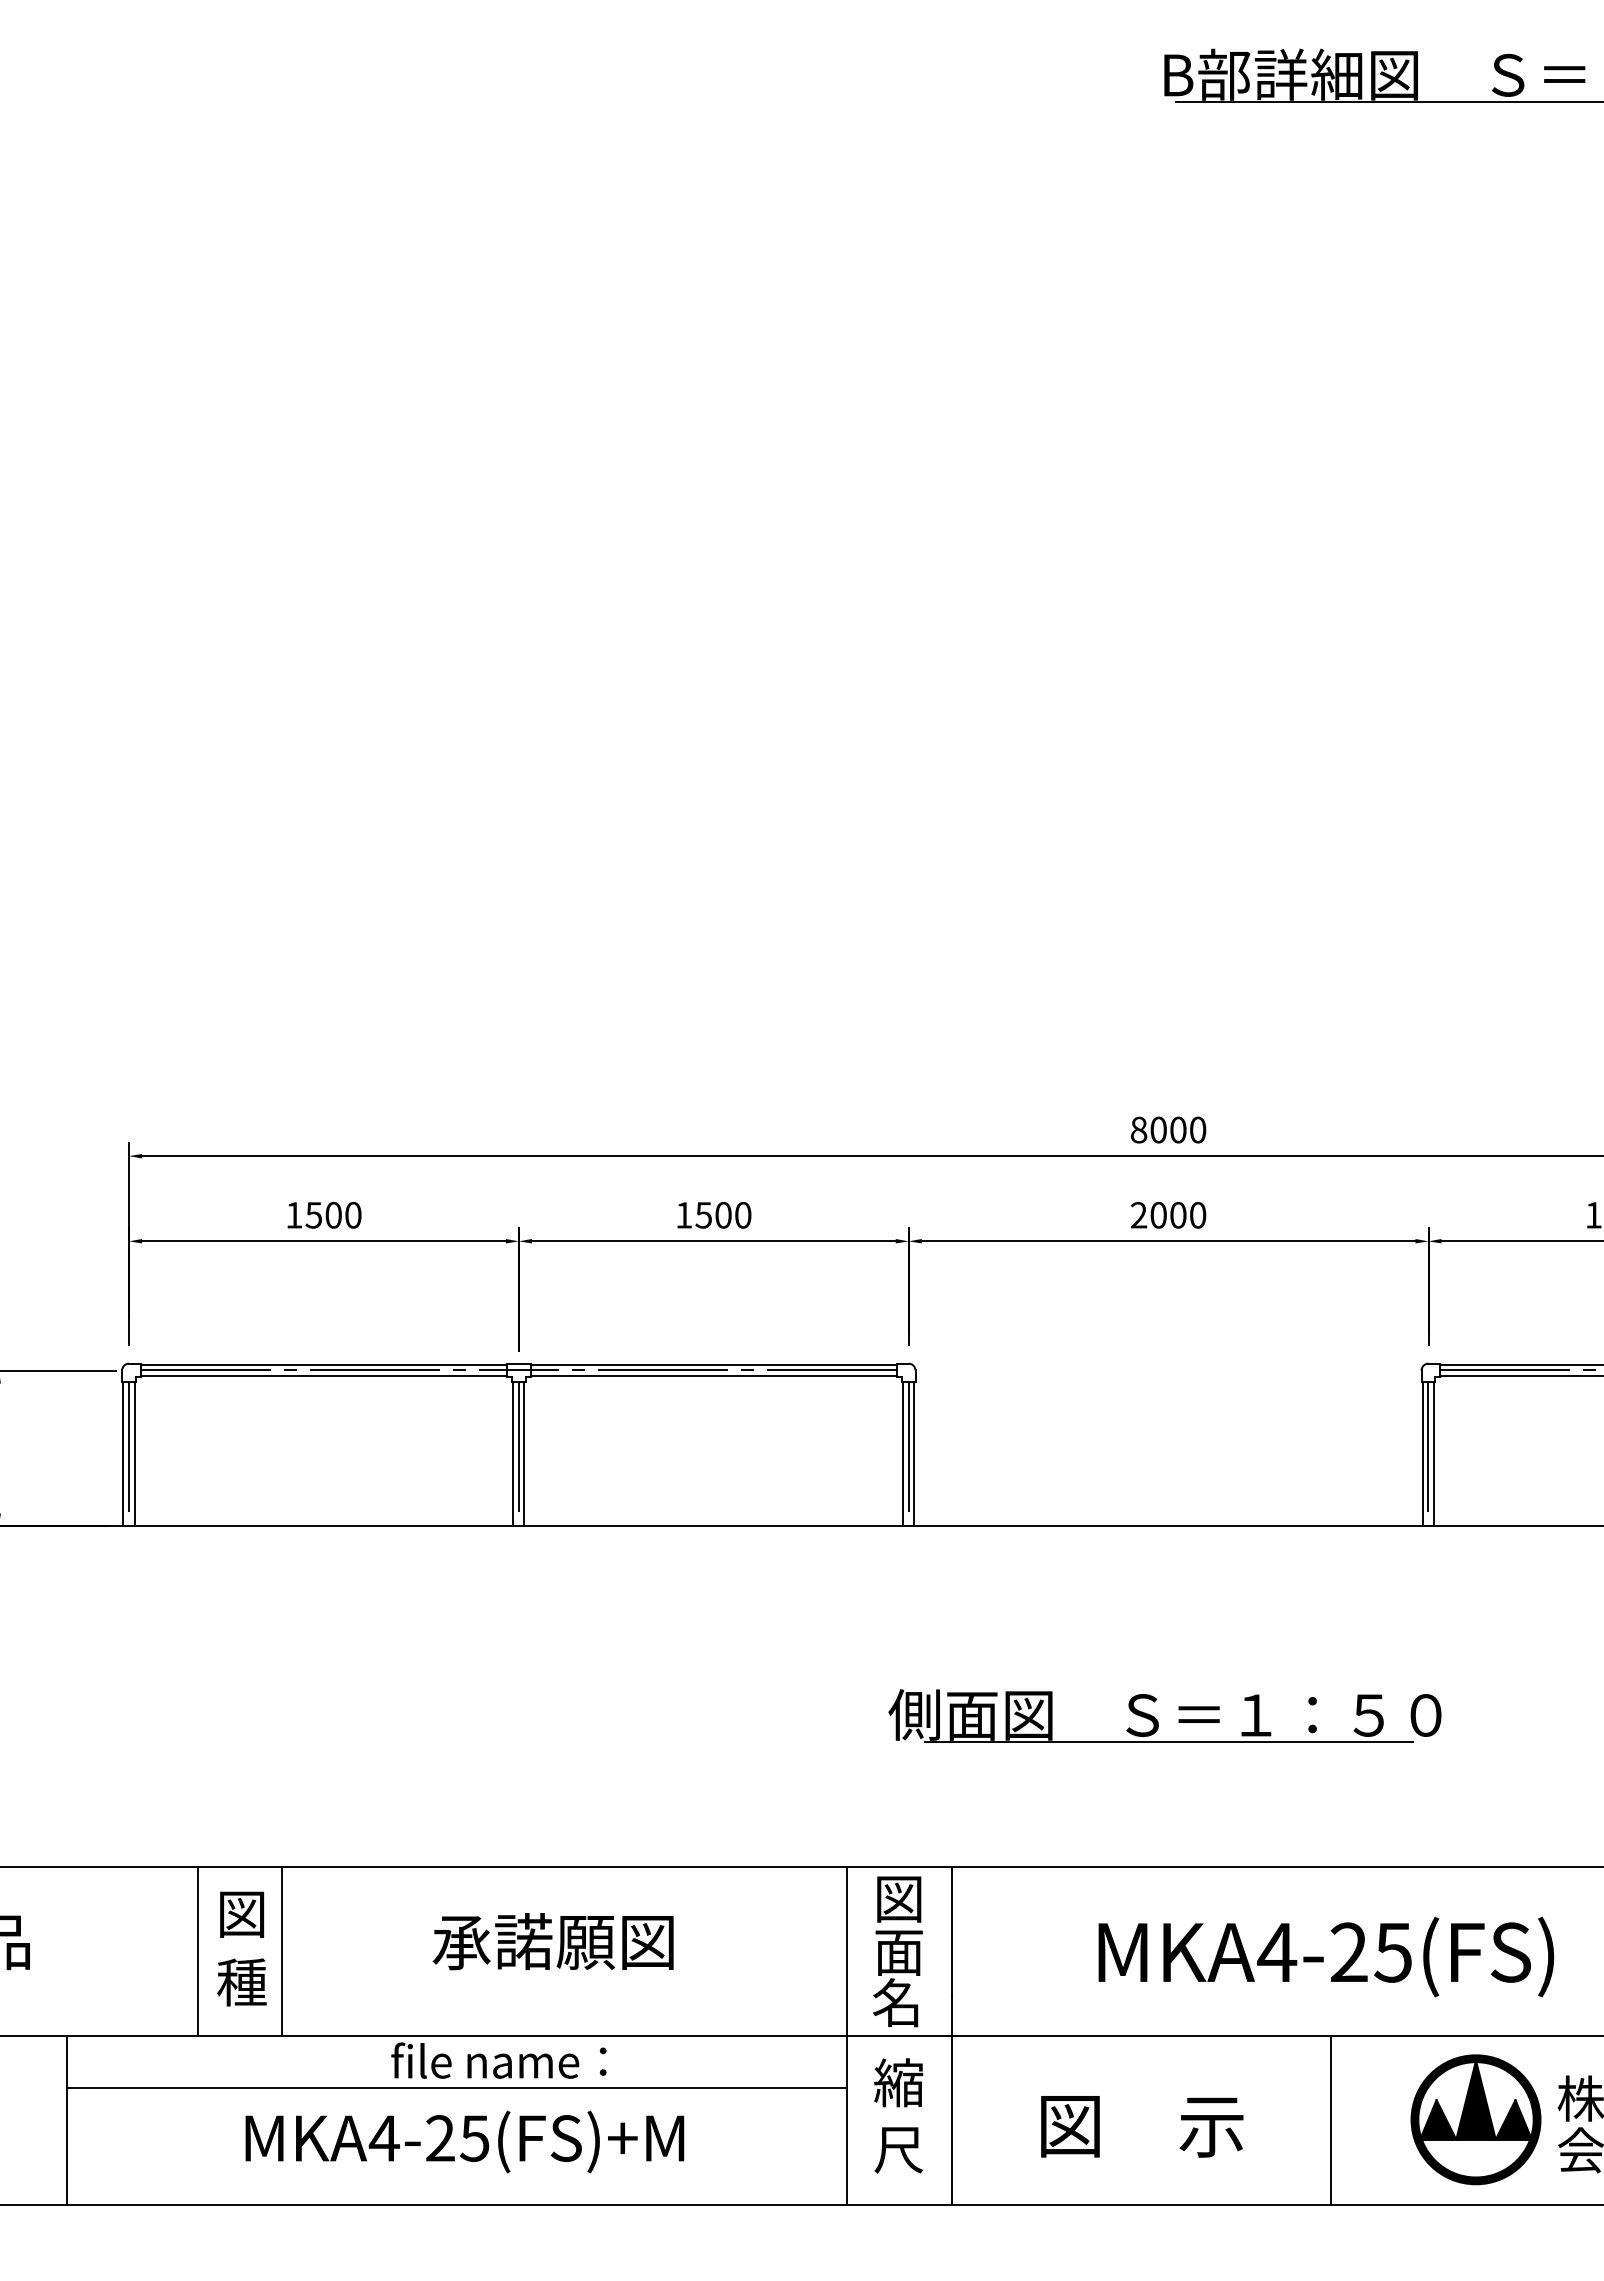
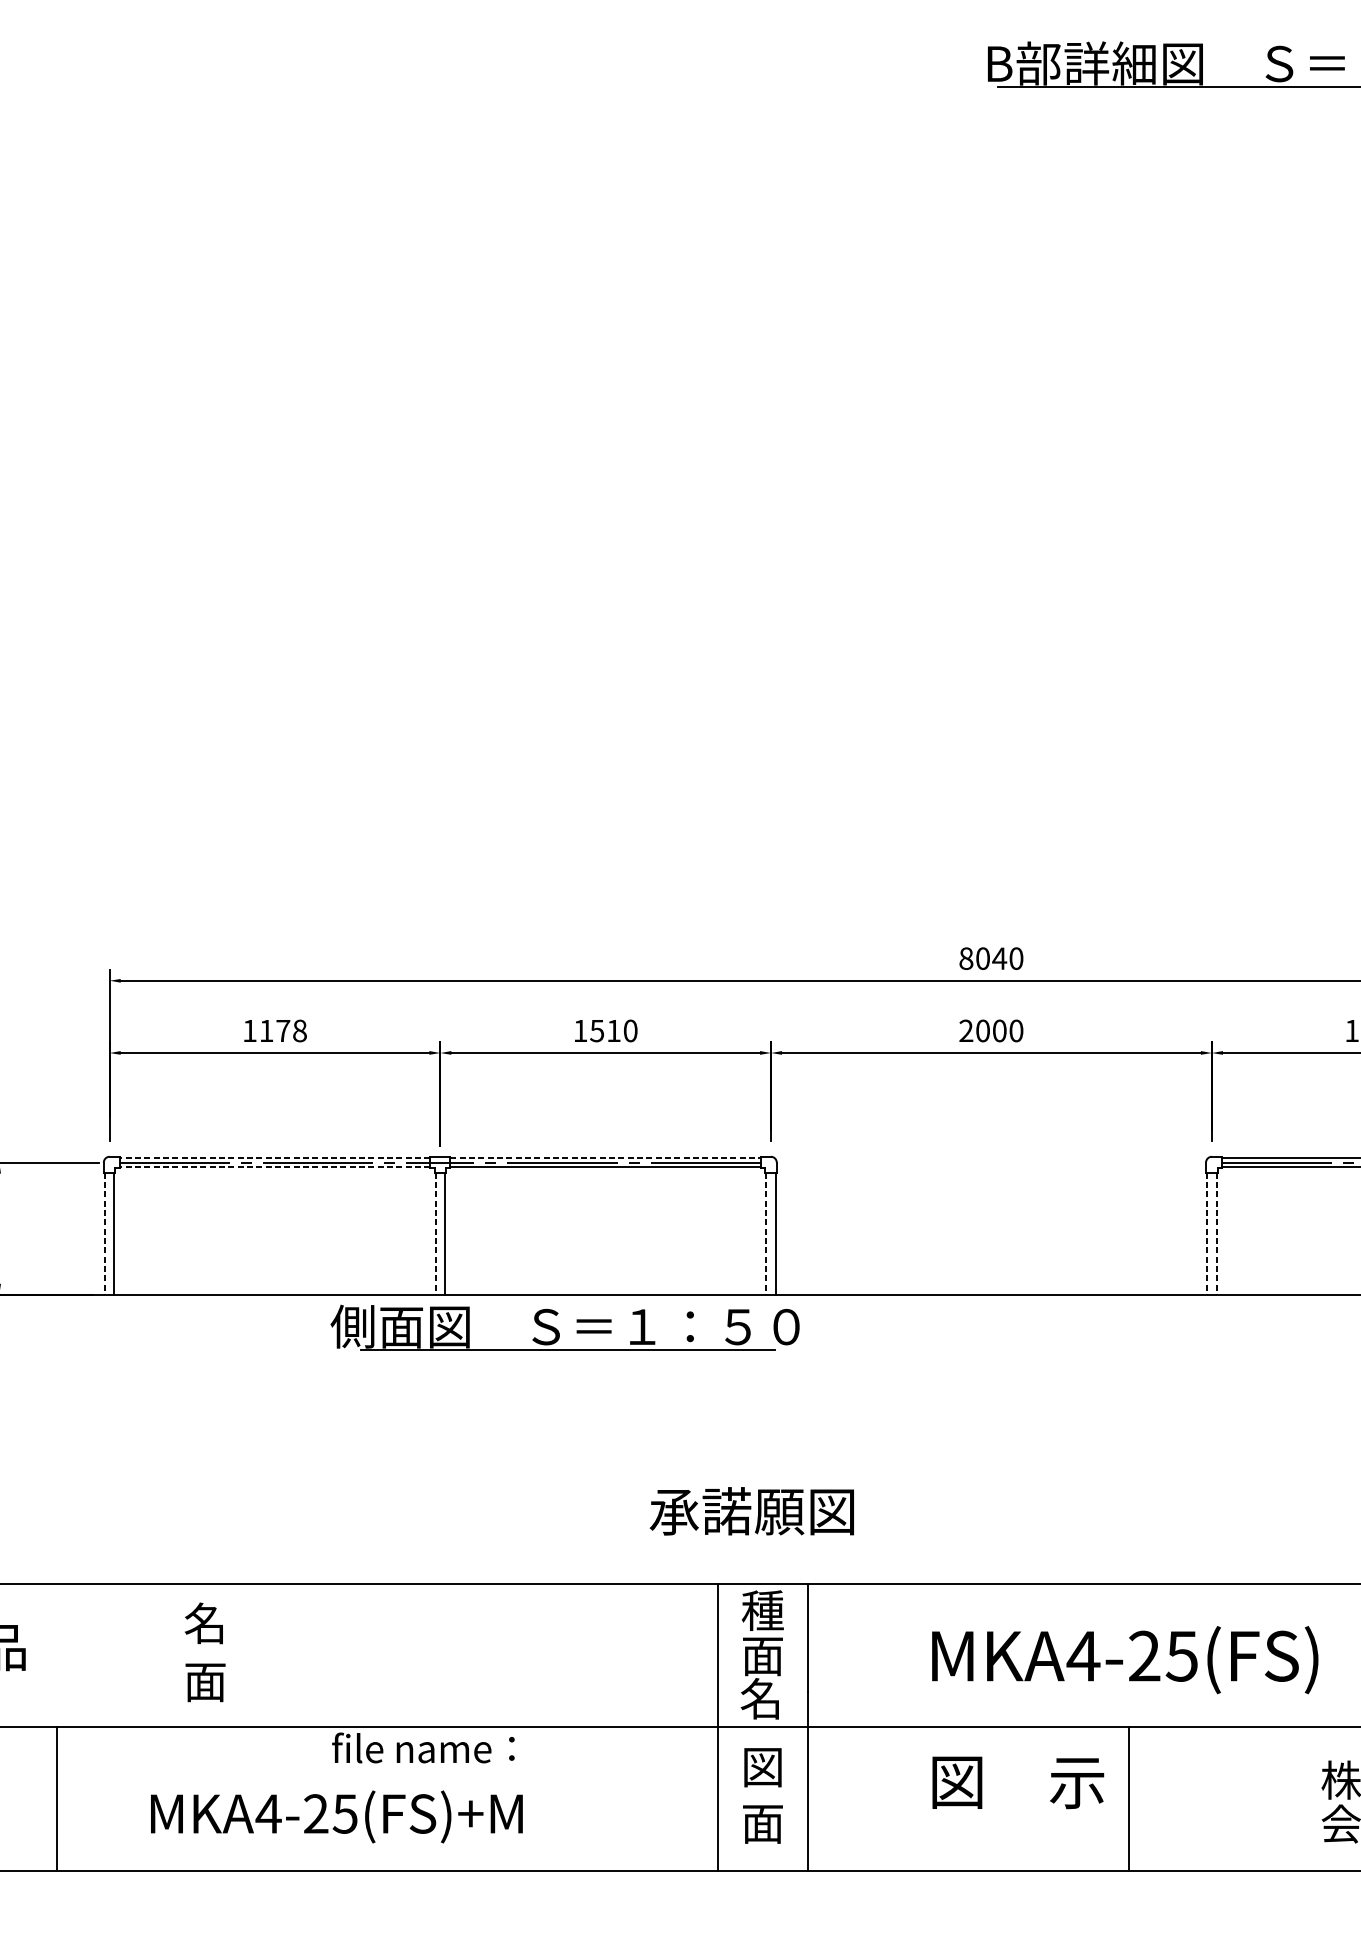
text: (1178, 1129) -> (999, 958), 8000 -> 8040
text: (333, 1215) -> (283, 1031), 1500 -> 1178
text: (723, 1215) -> (613, 1031), 1500 -> 1510
line: (323, 1364) -> (274, 1157), solid -> dashed
line: (713, 1364) -> (605, 1157), solid -> dashed
line: (323, 1376) -> (274, 1167), solid -> dashed
line: (123, 1454) -> (104, 1233), solid -> dashed
line: (128, 1454) -> (109, 1233), removed
line: (513, 1454) -> (435, 1233), solid -> dashed
line: (518, 1454) -> (440, 1233), removed
line: (903, 1454) -> (766, 1233), solid -> dashed
line: (908, 1454) -> (770, 1233), removed
line: (1422, 1454) -> (1206, 1233), solid -> dashed
line: (1428, 1454) -> (1211, 1233), removed
line: (1434, 1454) -> (1216, 1233), solid -> dashed
part: (1157, 1719) -> (558, 1330), moved
text: (898, 1898) -> (762, 1610), 図 -> 種
text: (240, 1913) -> (204, 1623), 図 -> 名
text: (552, 1941) -> (751, 1511), moved
line: (197, 1951) -> (167, 1655), removed
line: (282, 1951) -> (239, 1655), removed
text: (241, 1982) -> (205, 1681), 種 -> 面
text: (898, 2082) -> (762, 1766), 縮 -> 図
line: (456, 2088) -> (387, 1771), removed
part: (1475, 2119) -> (1251, 1797), removed
text: (1142, 2126) -> (1018, 1782), moved
text: (464, 2141) -> (336, 1816), moved
text: (898, 2150) -> (762, 1824), 尺 -> 面

